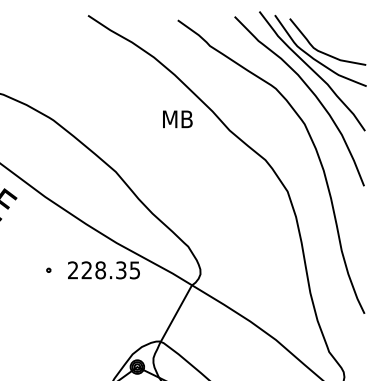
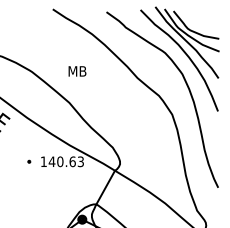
text: (177, 119) -> (77, 71), moved
text: (102, 269) -> (61, 161), 228.35 -> 140.63

